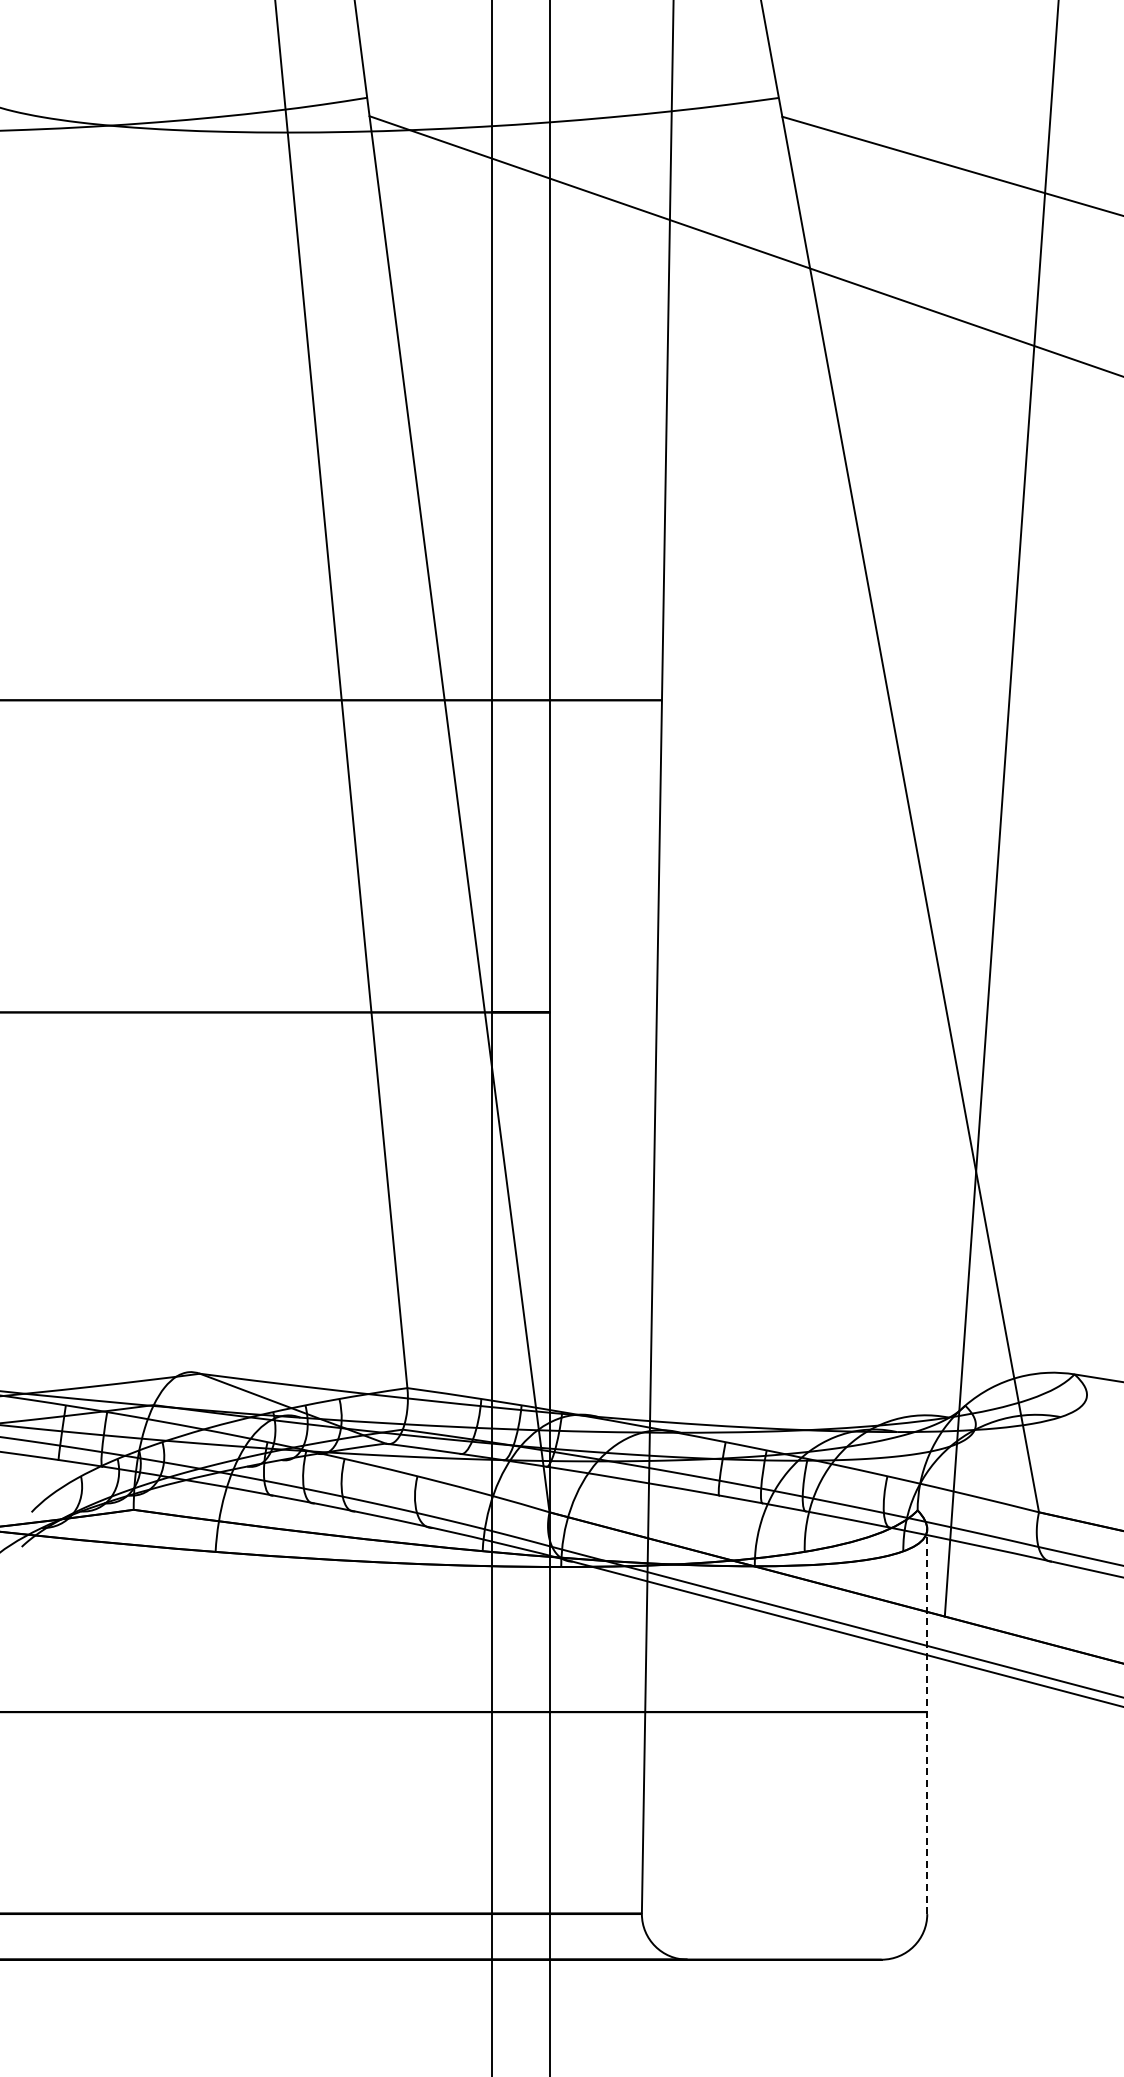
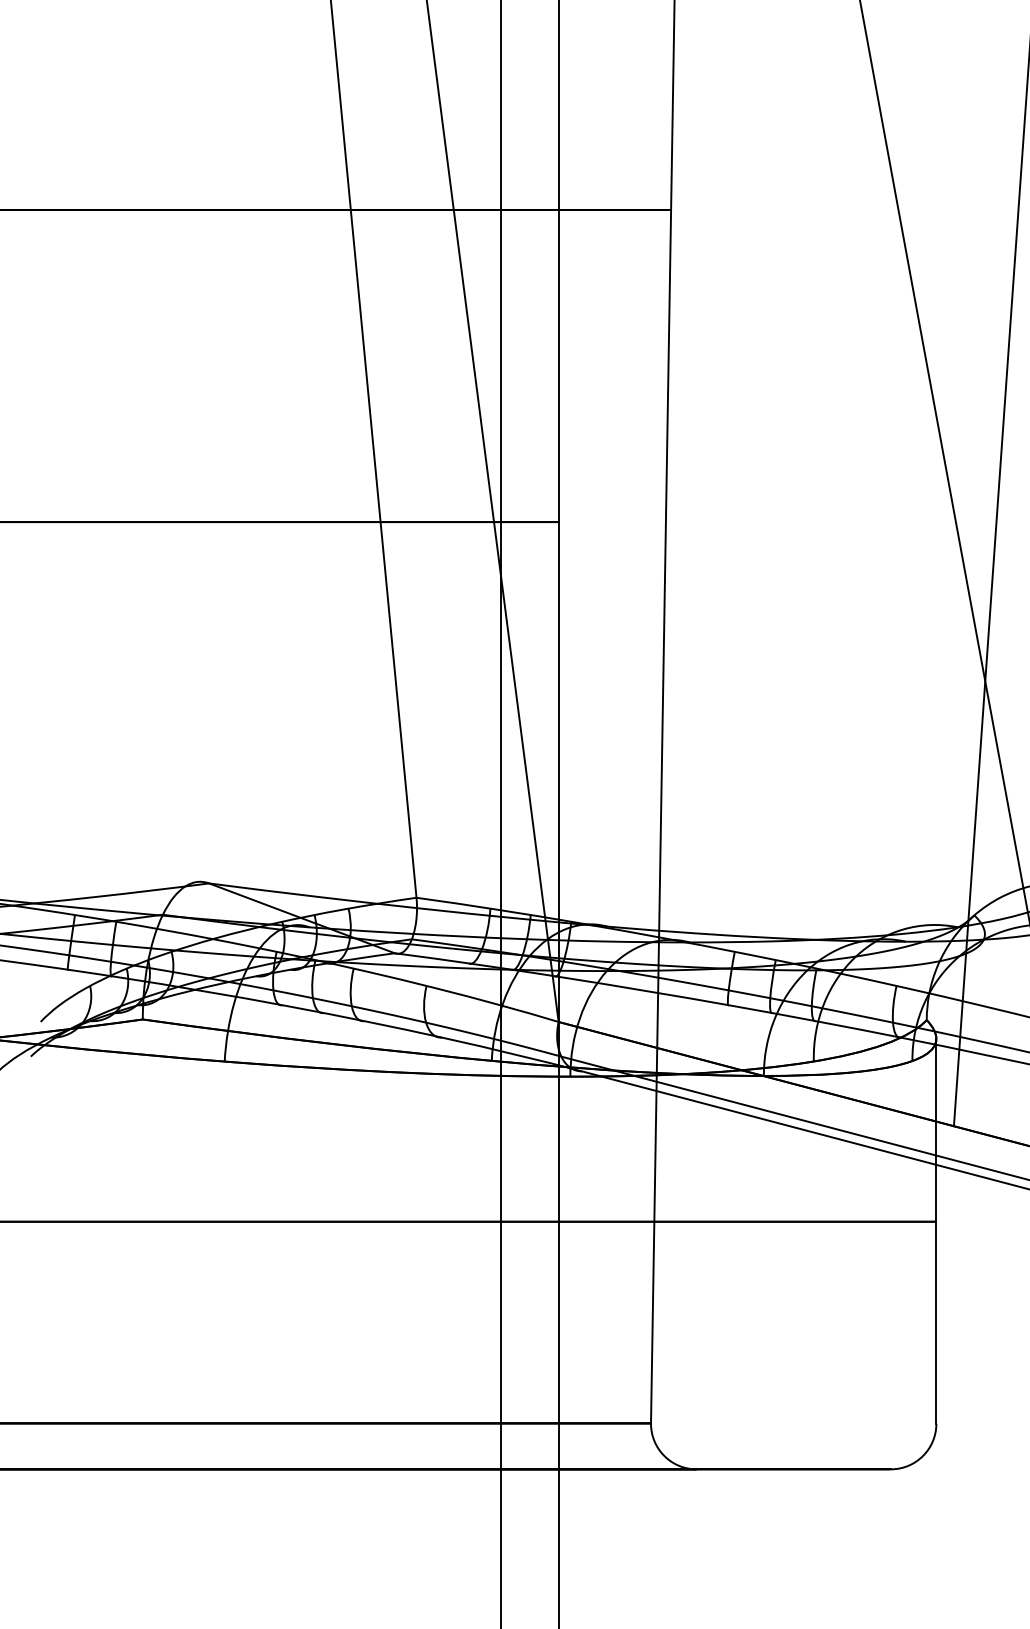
line: (927, 1721) -> (936, 1231), dashed -> solid

